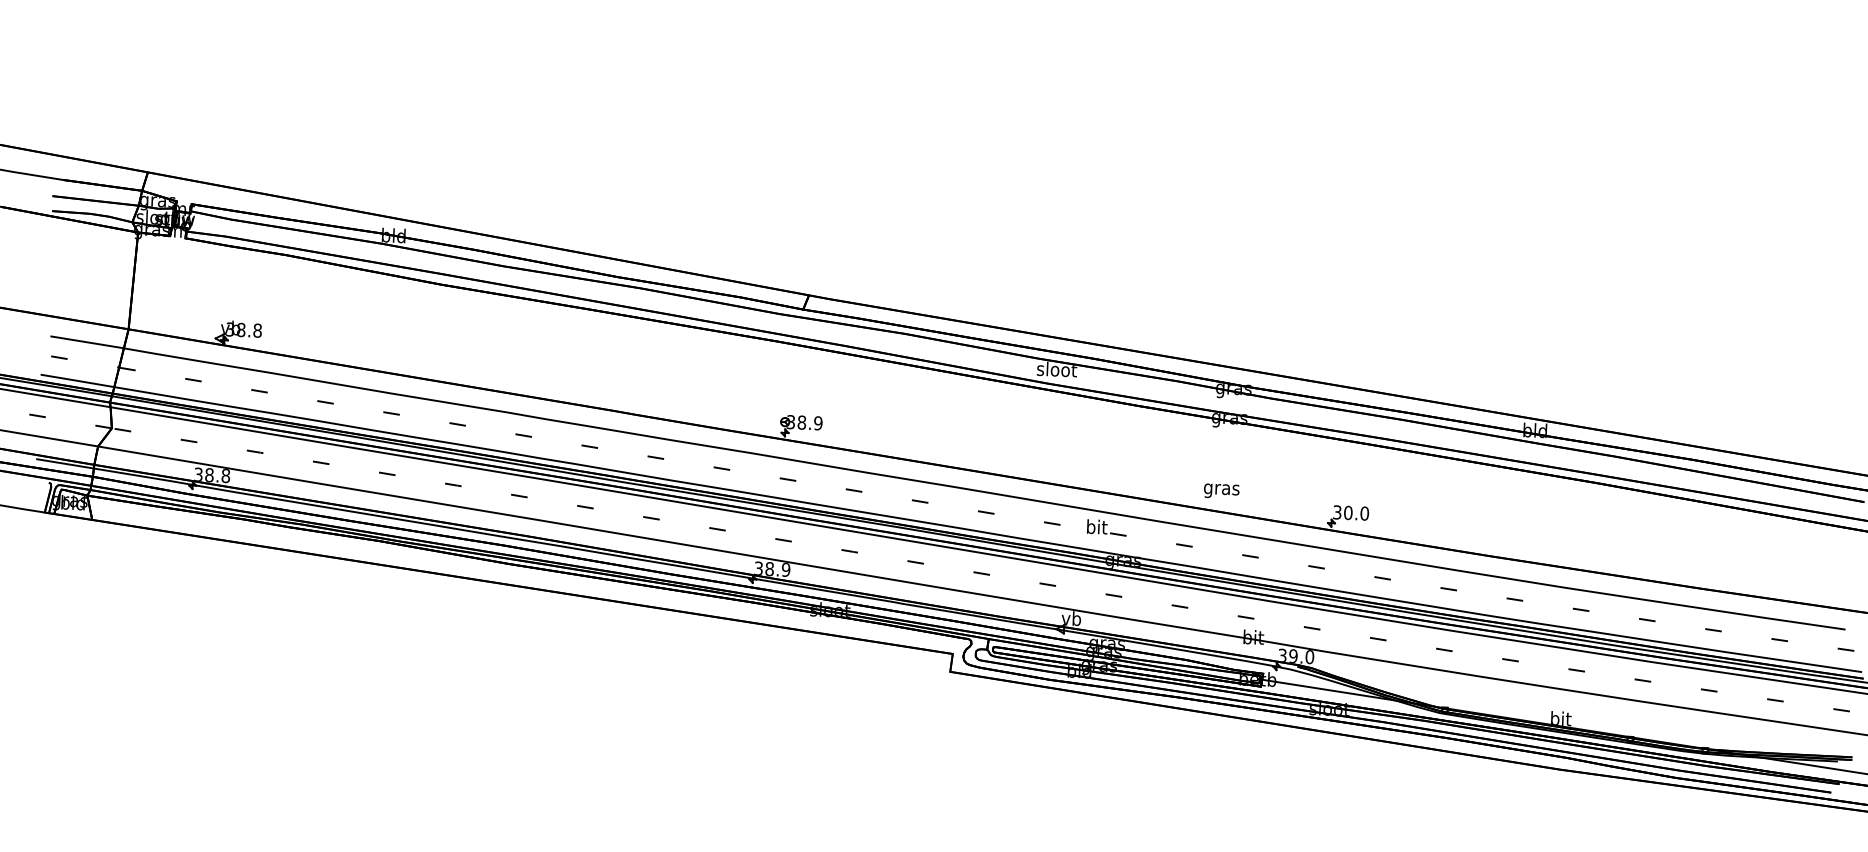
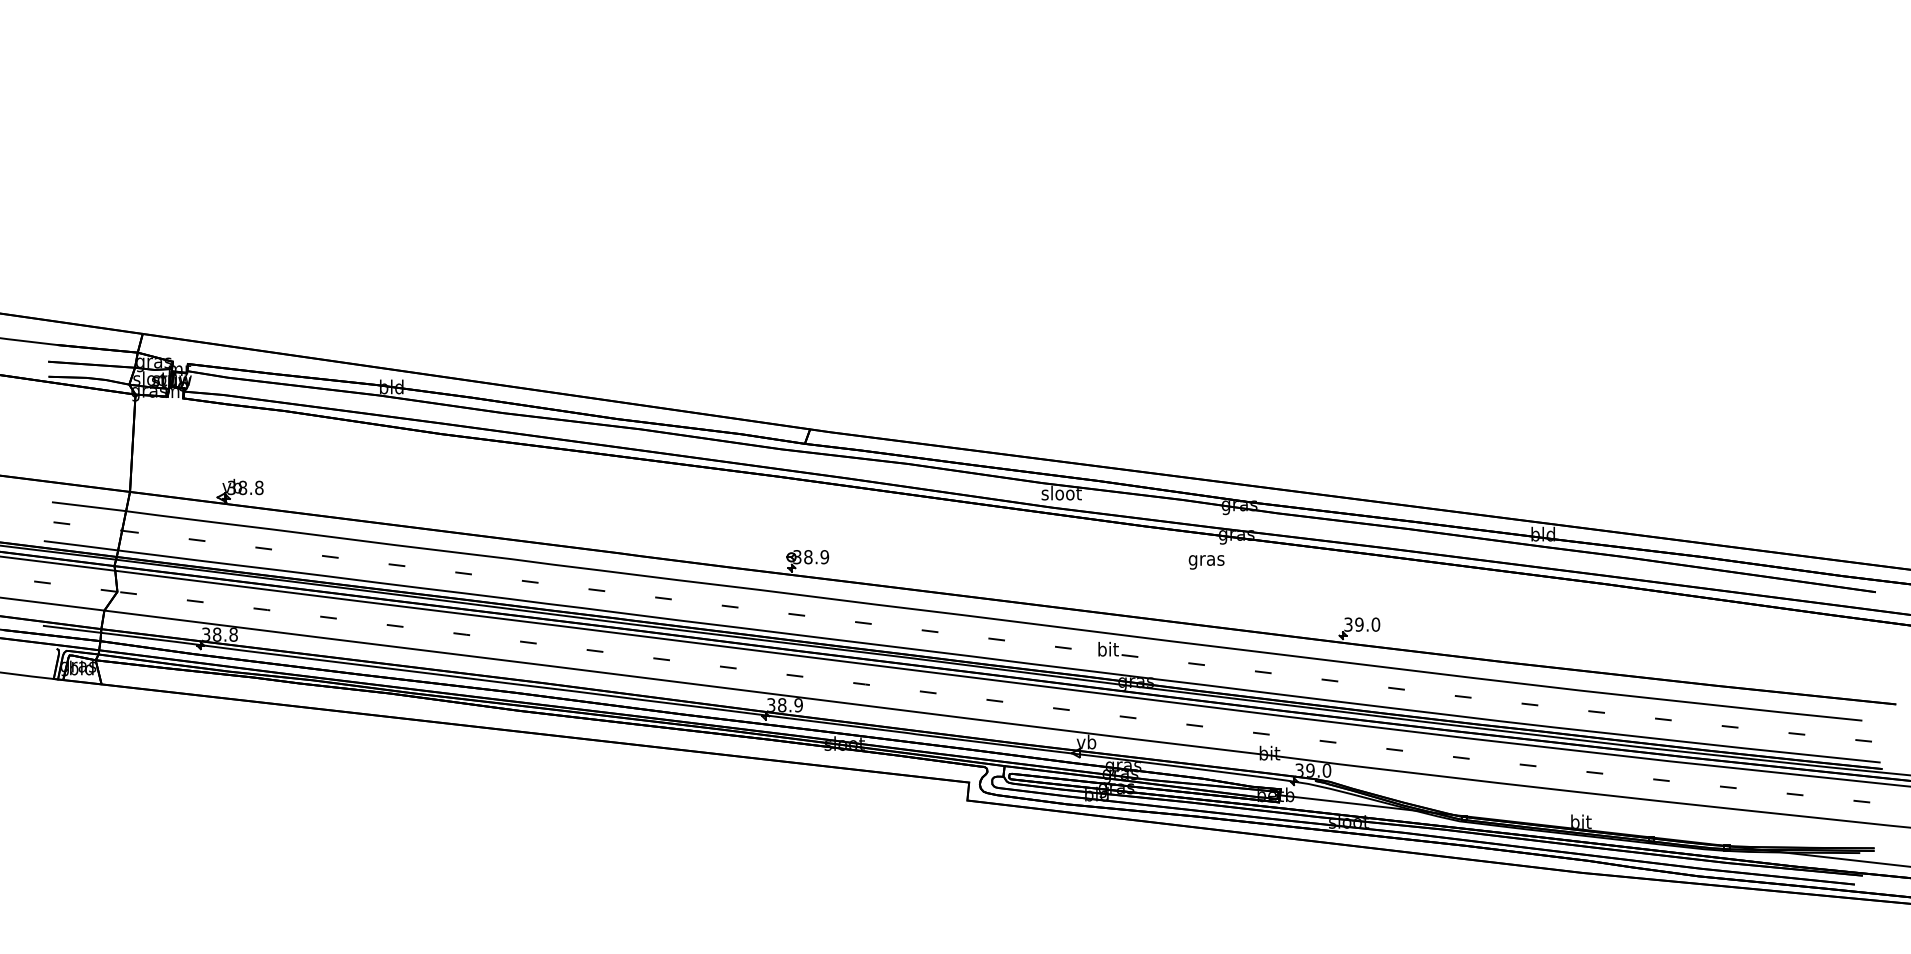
text: (1221, 491) -> (1206, 562), moved
text: (1348, 512) -> (1359, 624), 30.0 -> 39.0

